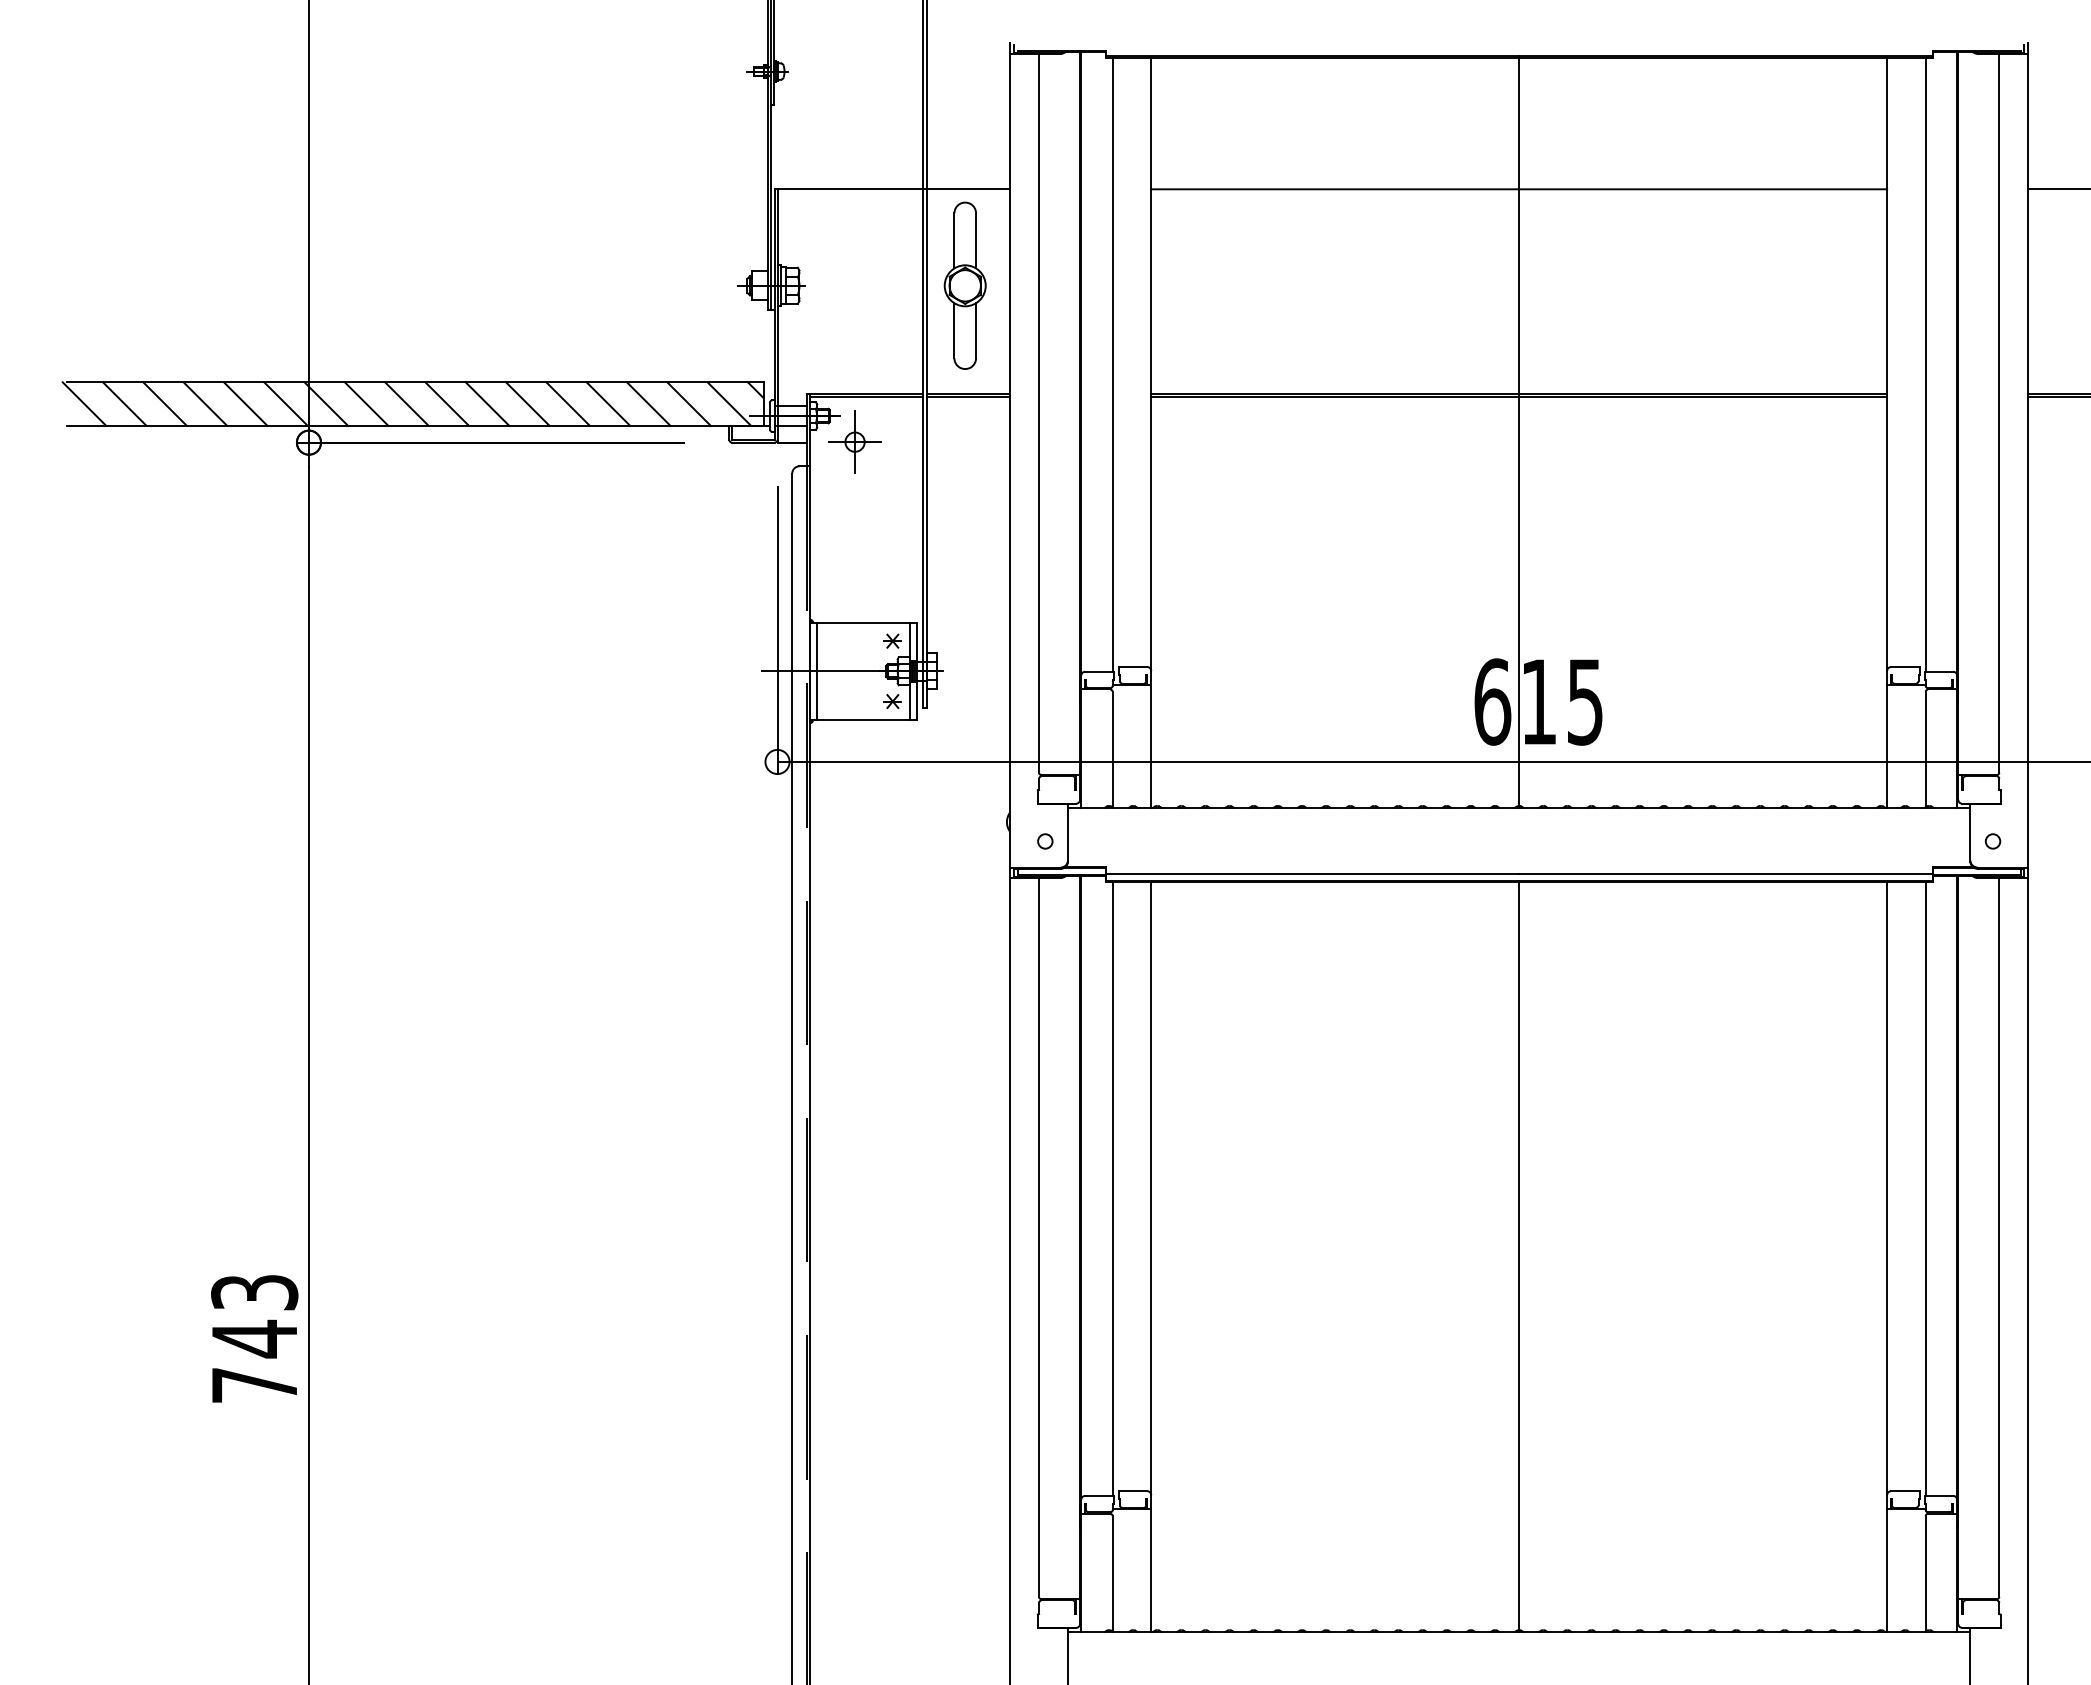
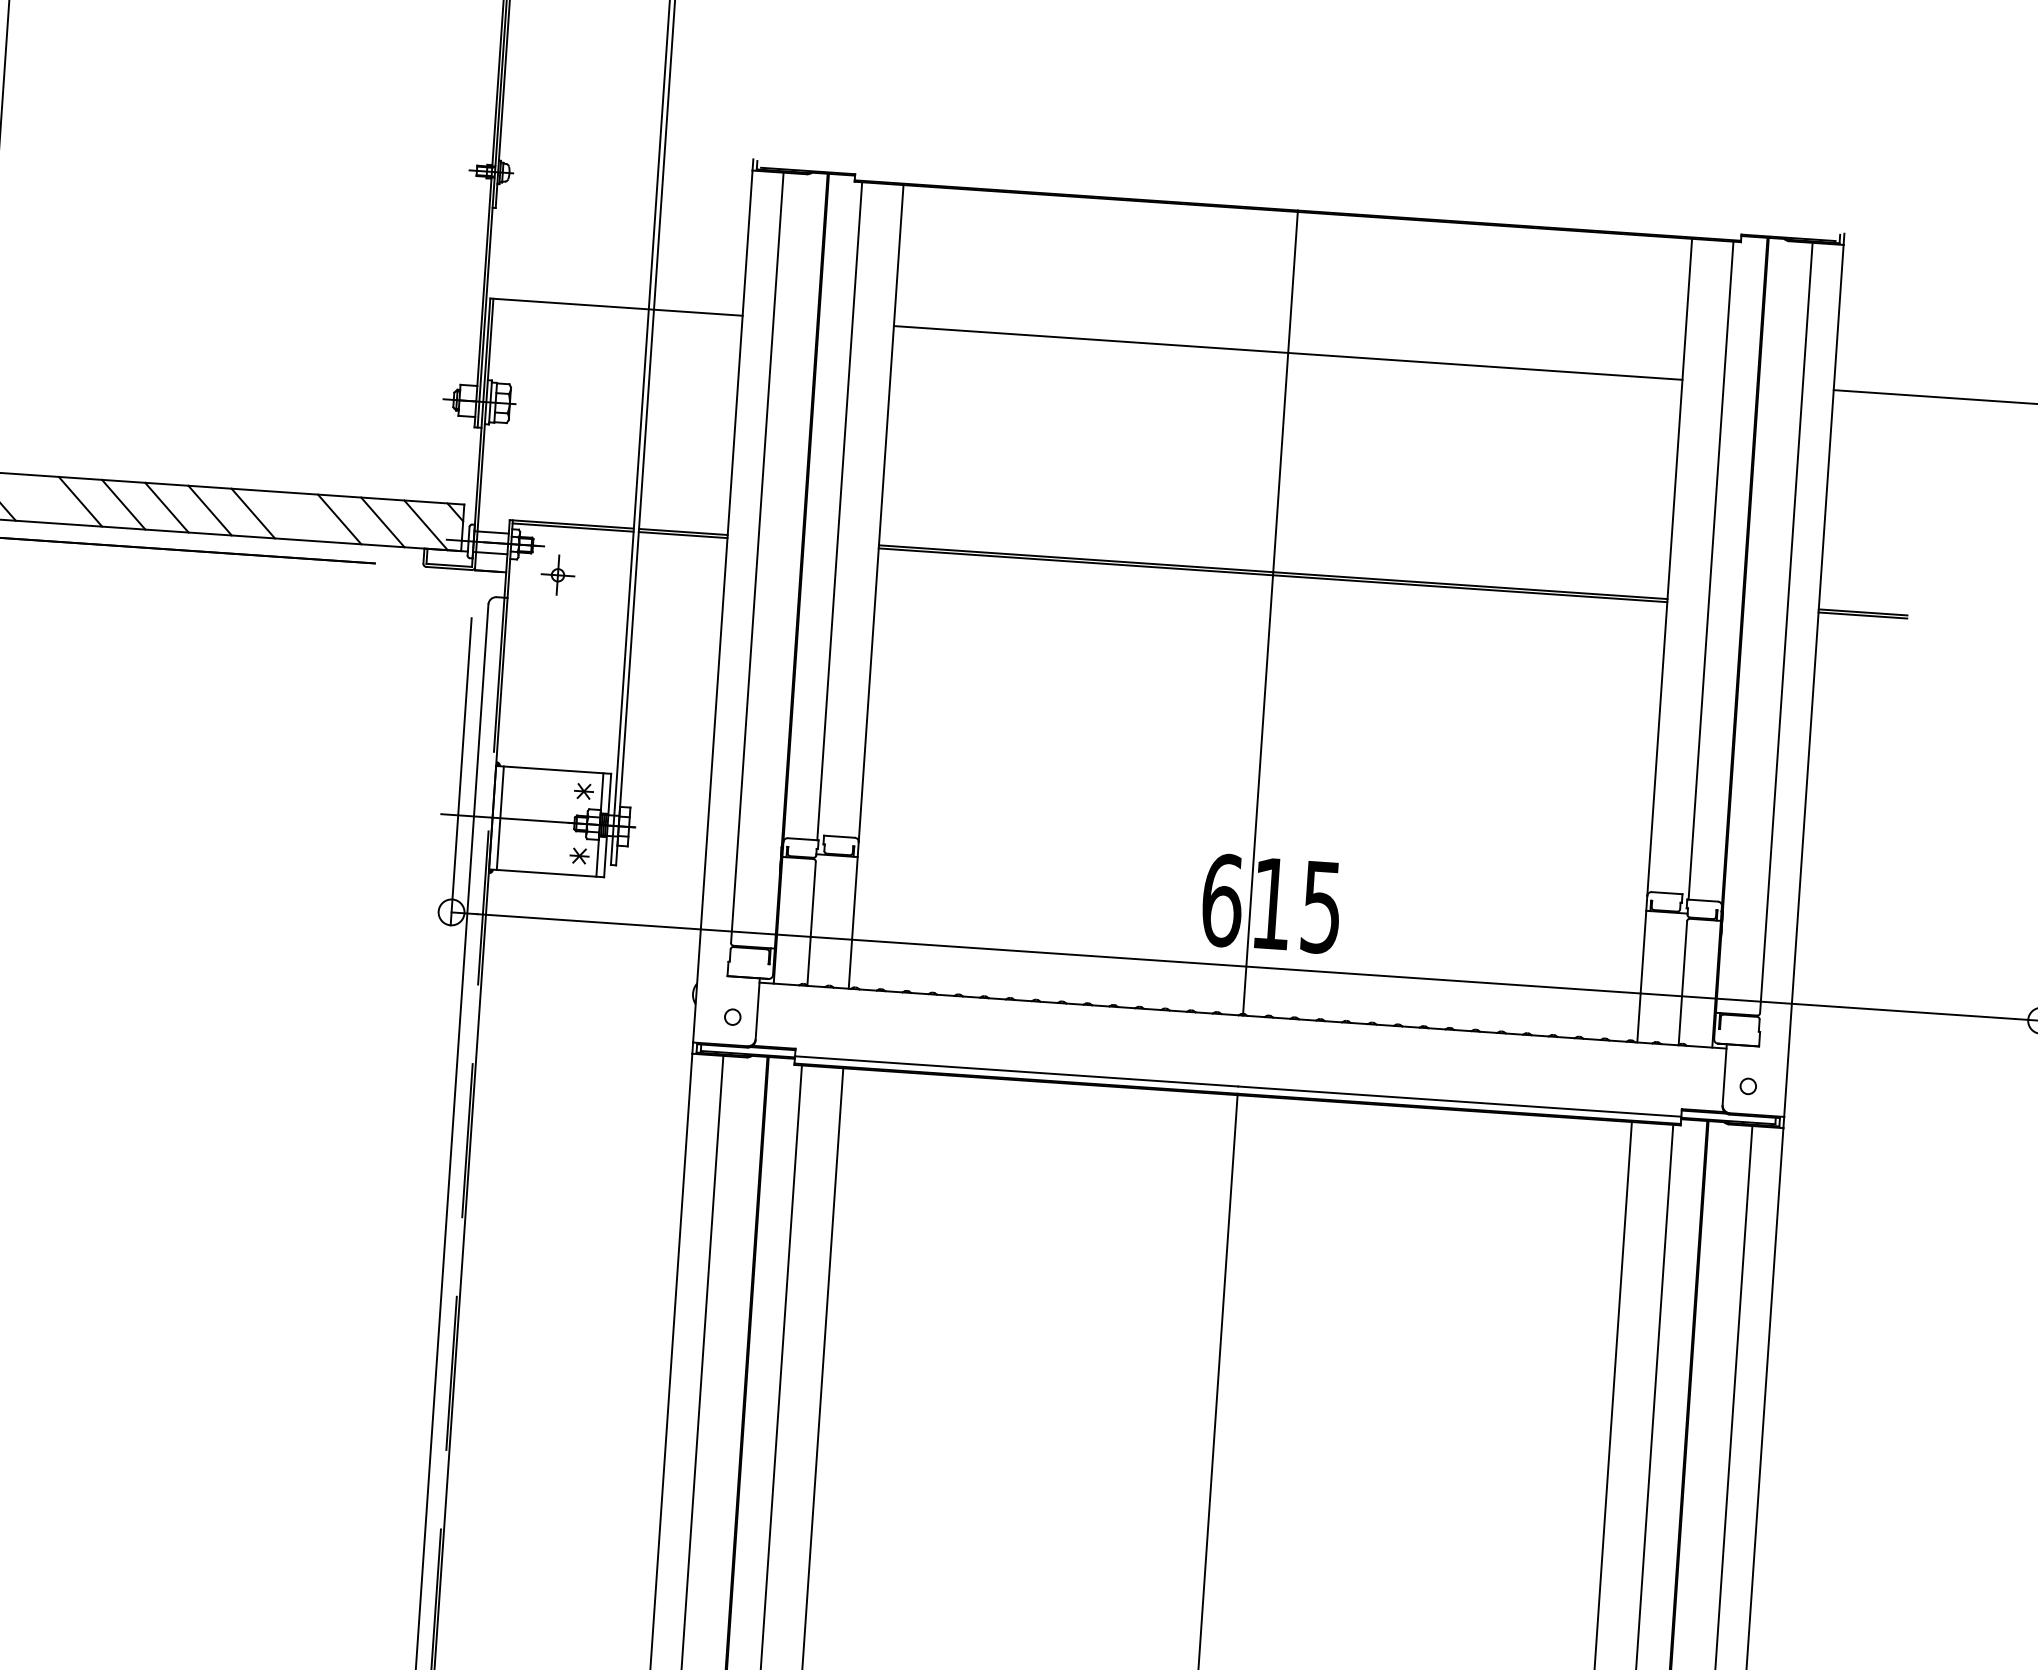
part: (964, 285) -> (686, 415), removed
line: (366, 403) -> (37, 498), removed
line: (608, 403) -> (296, 515), removed
part: (854, 441) -> (557, 574), size x0.6

